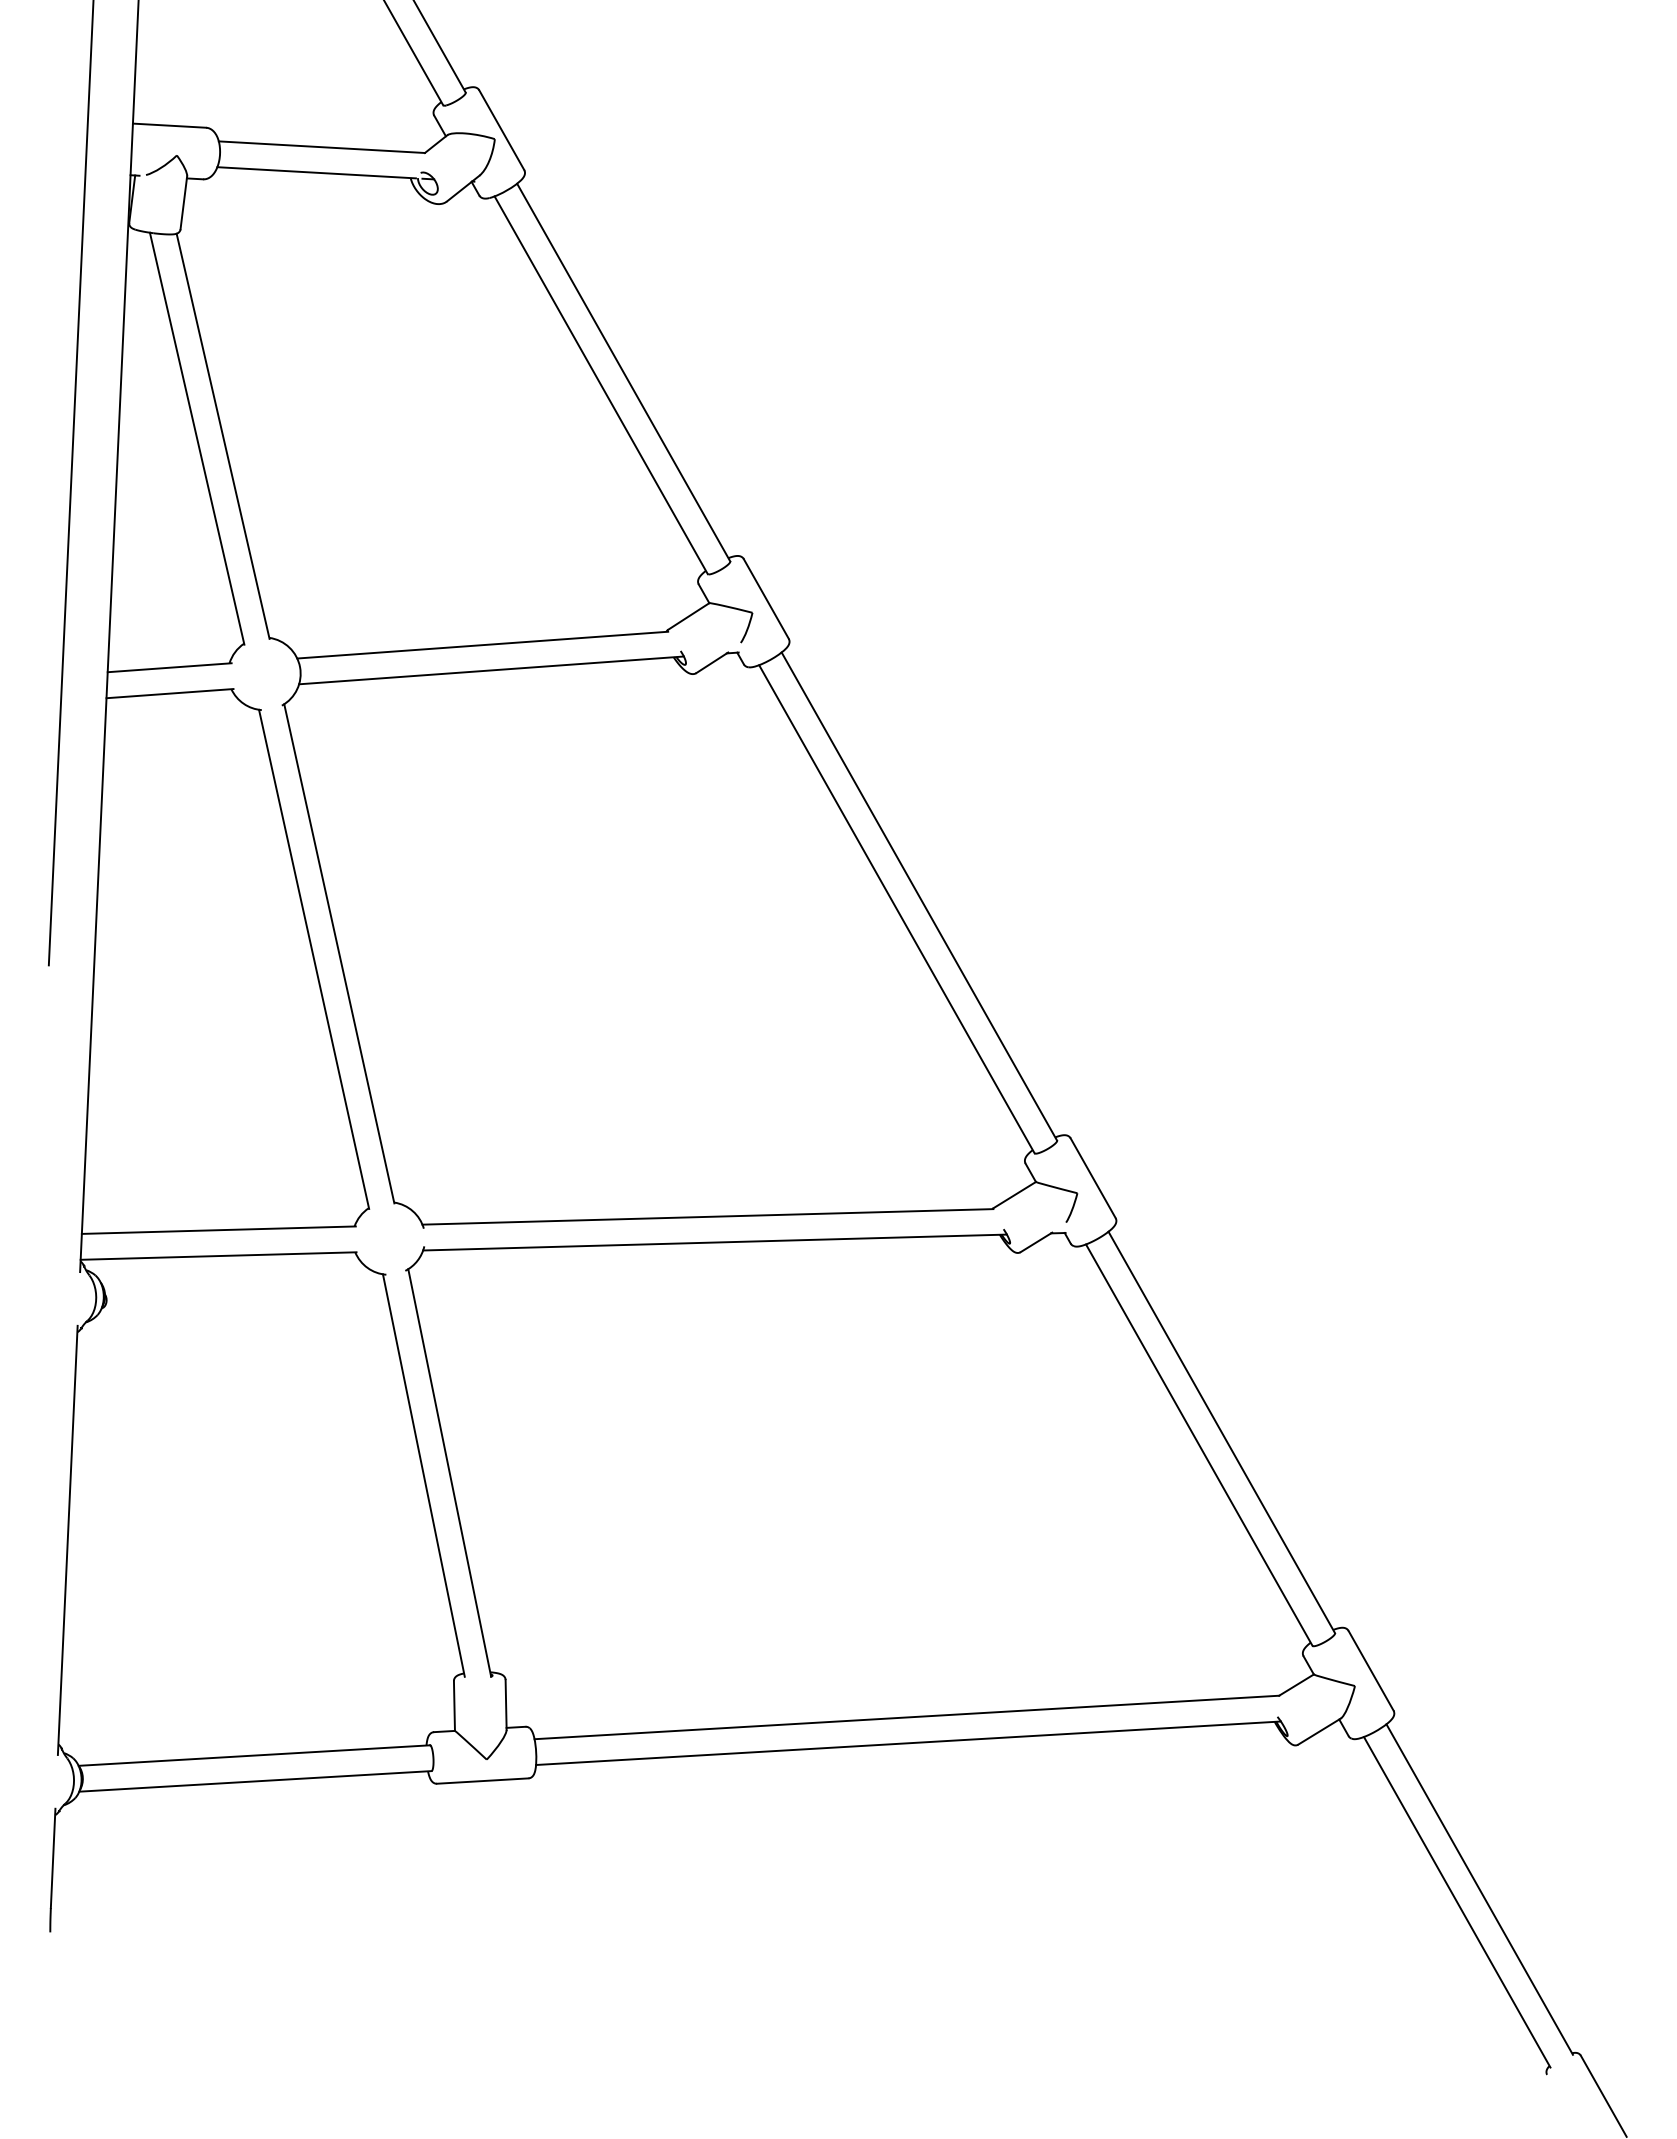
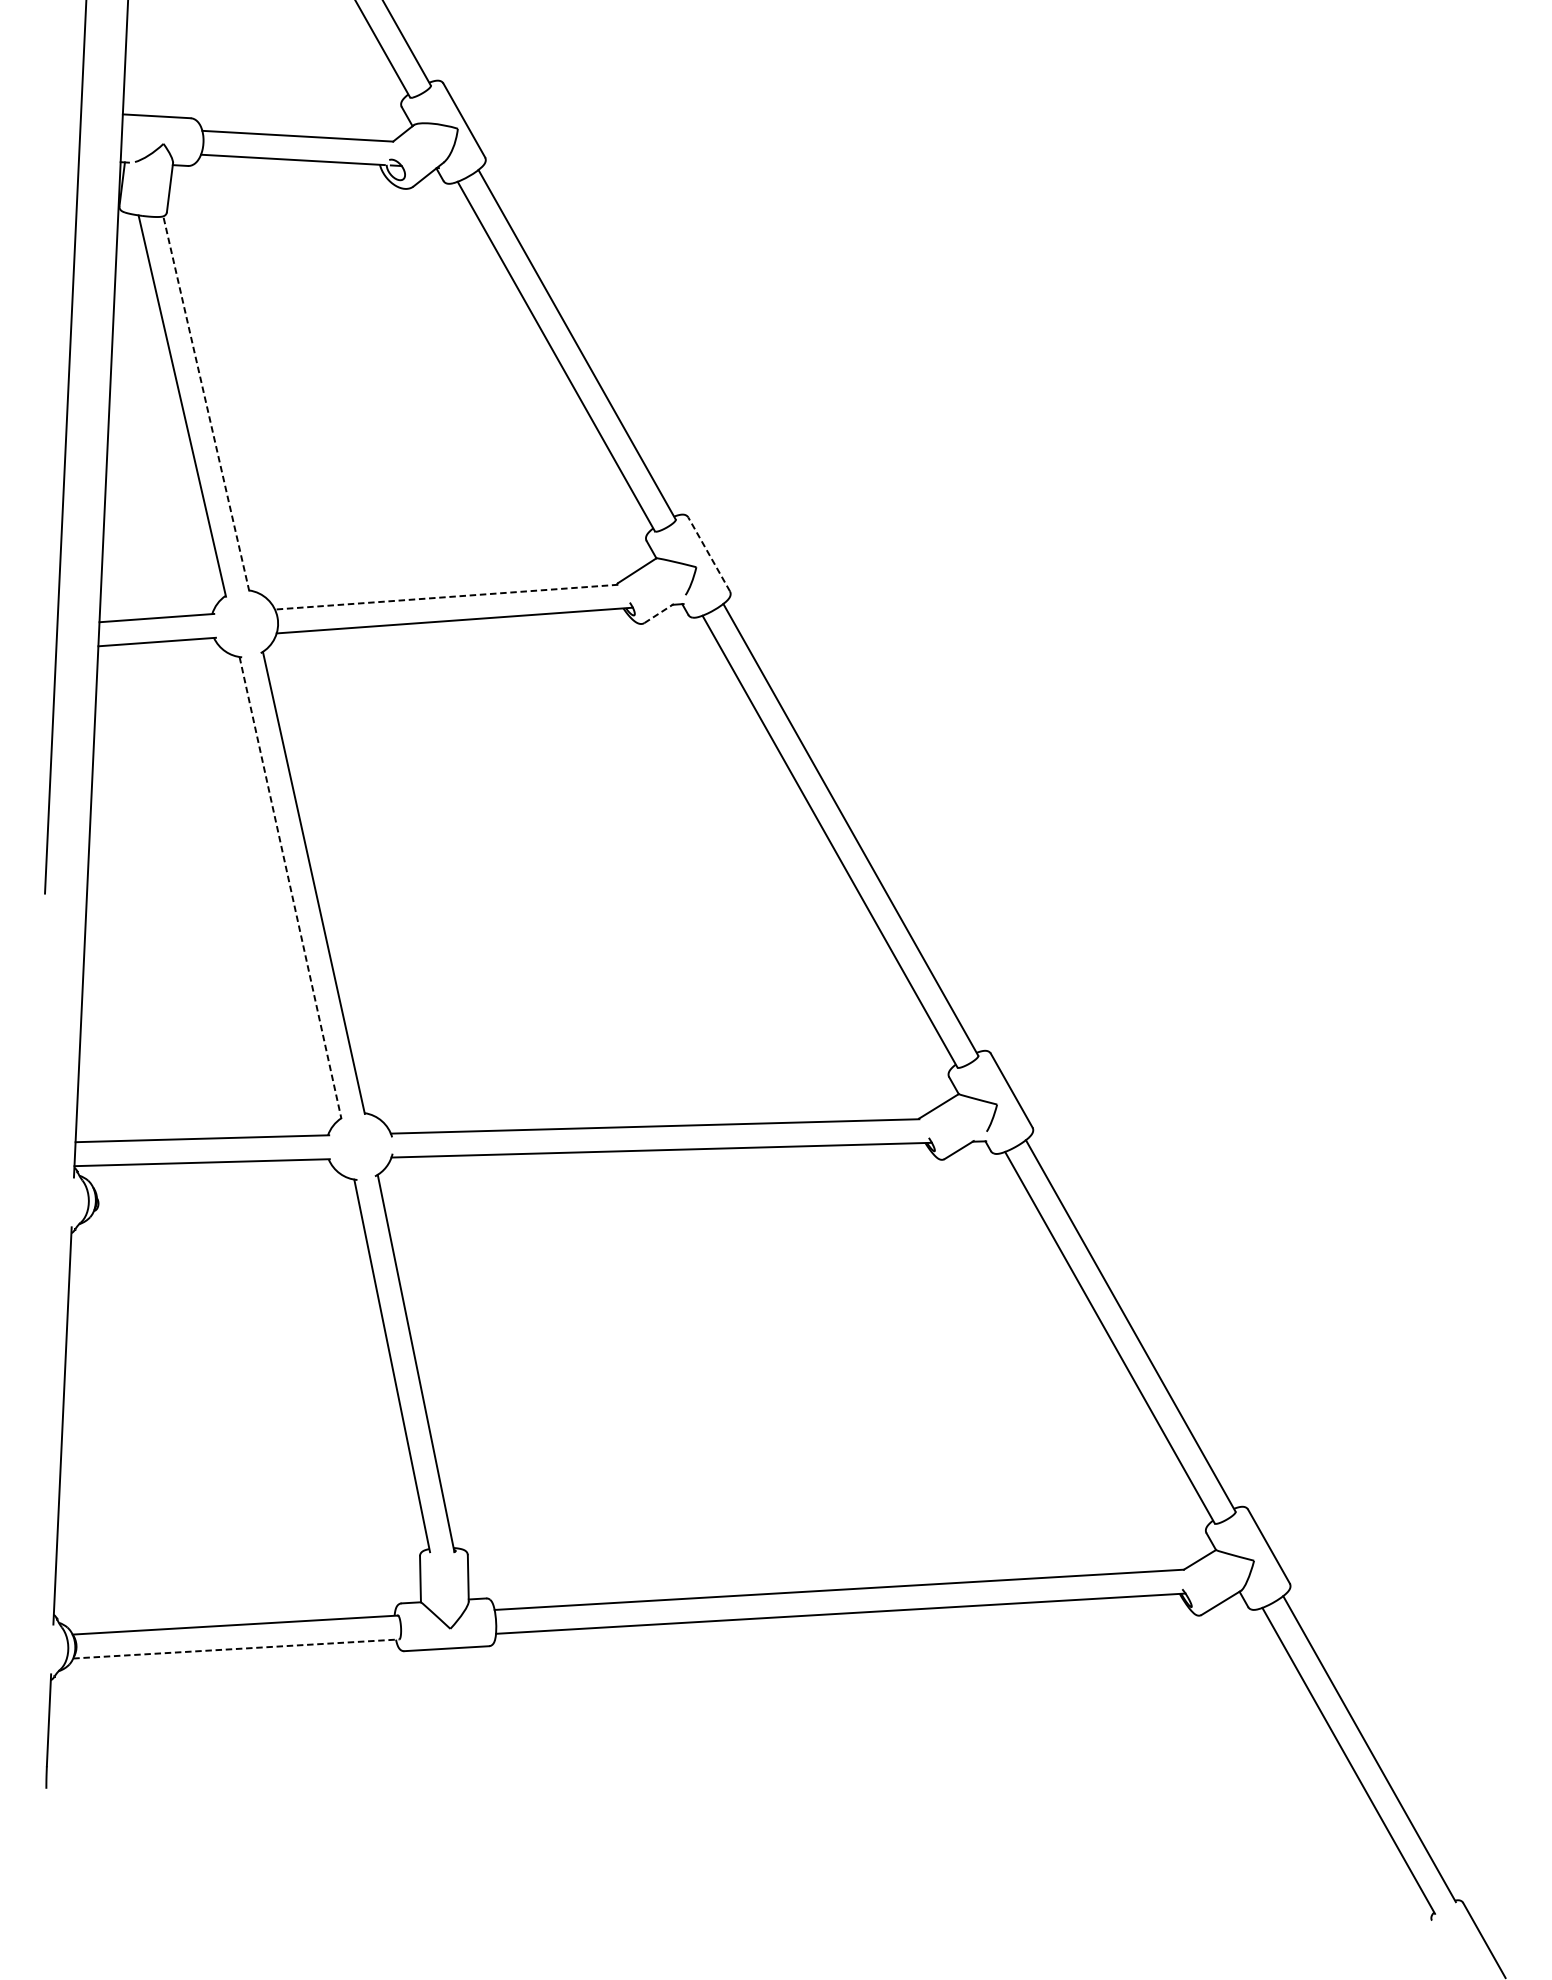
line: (223, 436) -> (206, 404), solid -> dashed
line: (766, 598) -> (709, 553), solid -> dashed
line: (482, 645) -> (446, 597), solid -> dashed
line: (712, 662) -> (659, 613), solid -> dashed
line: (314, 959) -> (290, 888), solid -> dashed
line: (255, 1781) -> (236, 1649), solid -> dashed

